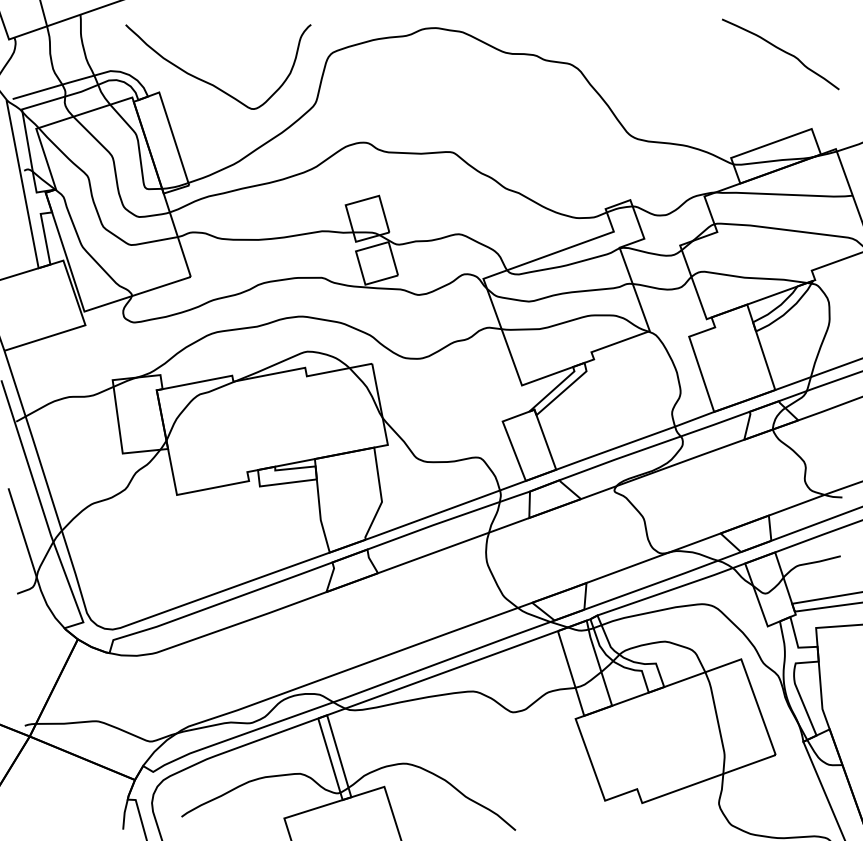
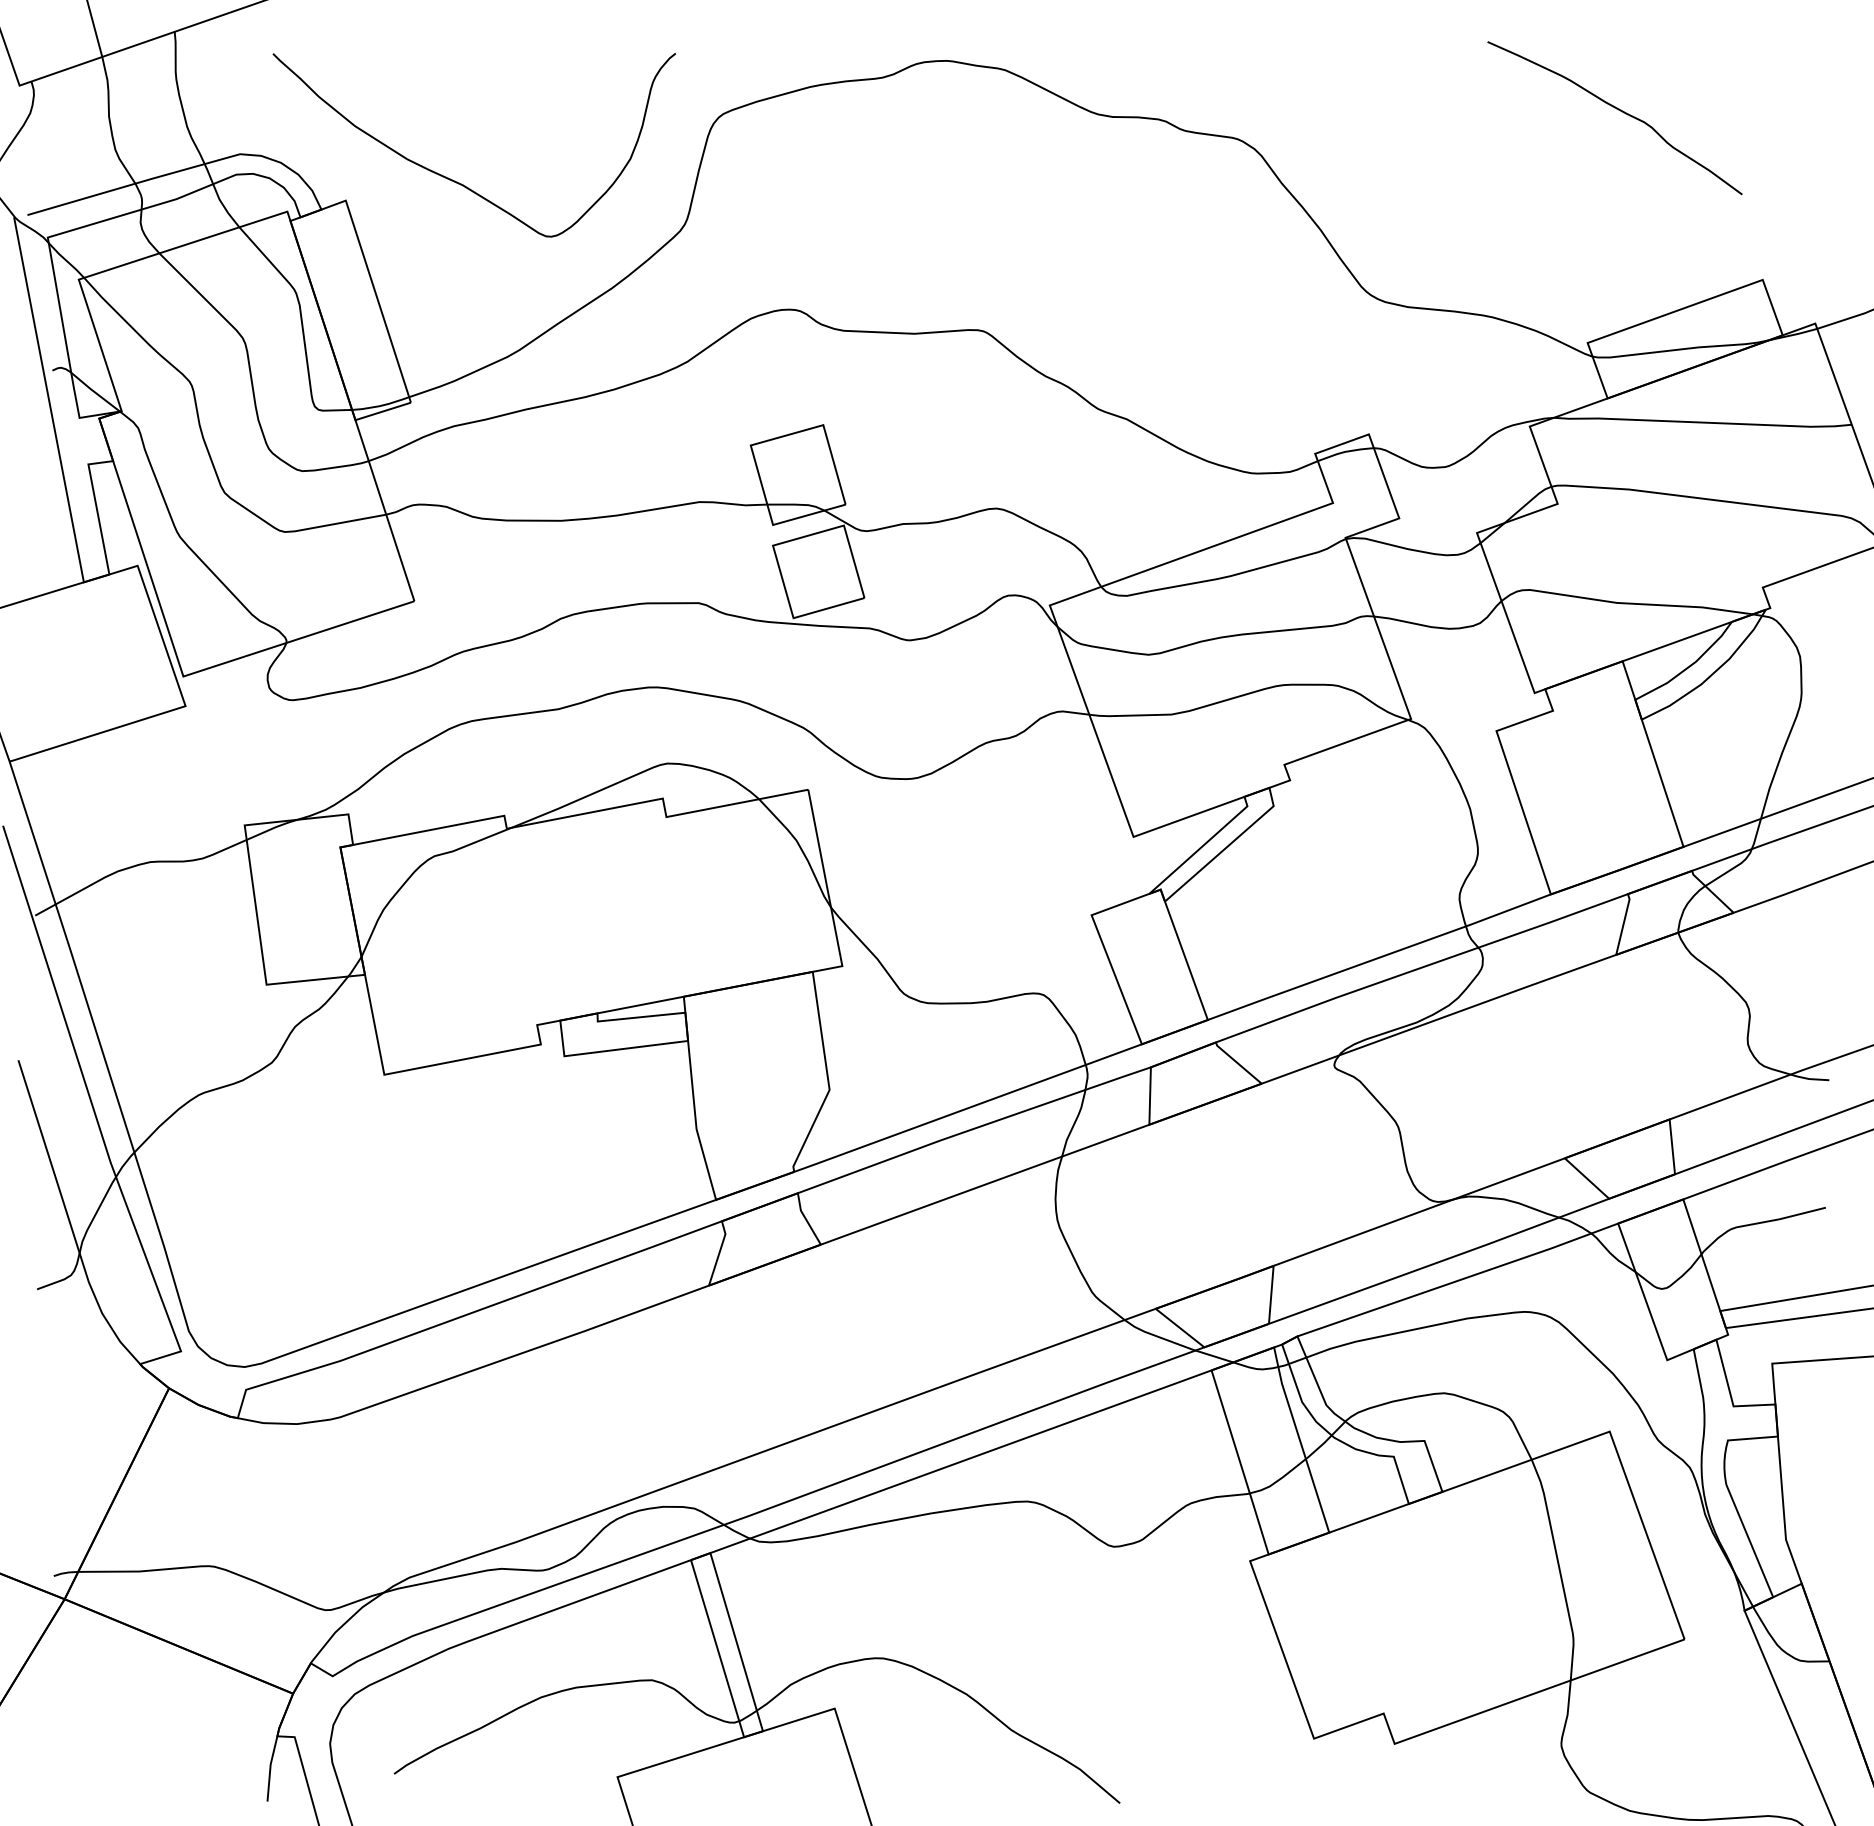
curve: (782, 51) -> (1618, 111), moved

